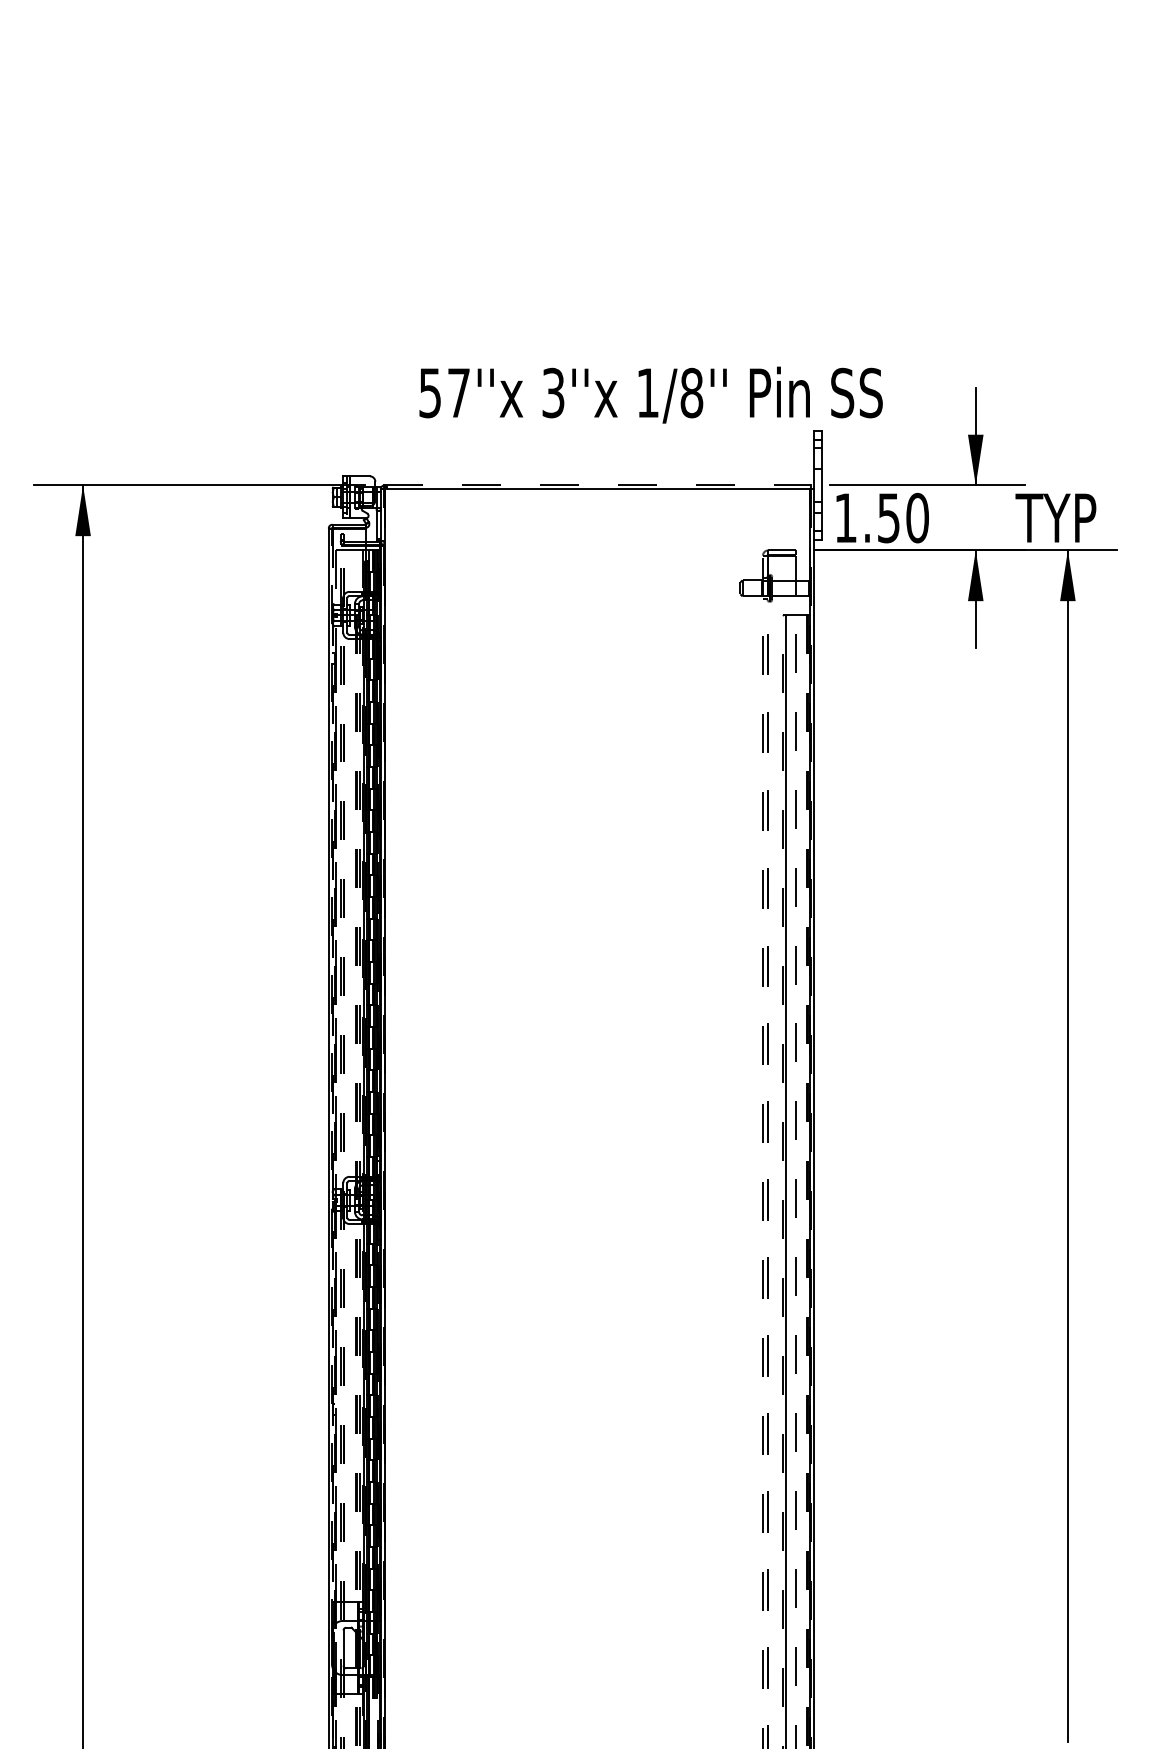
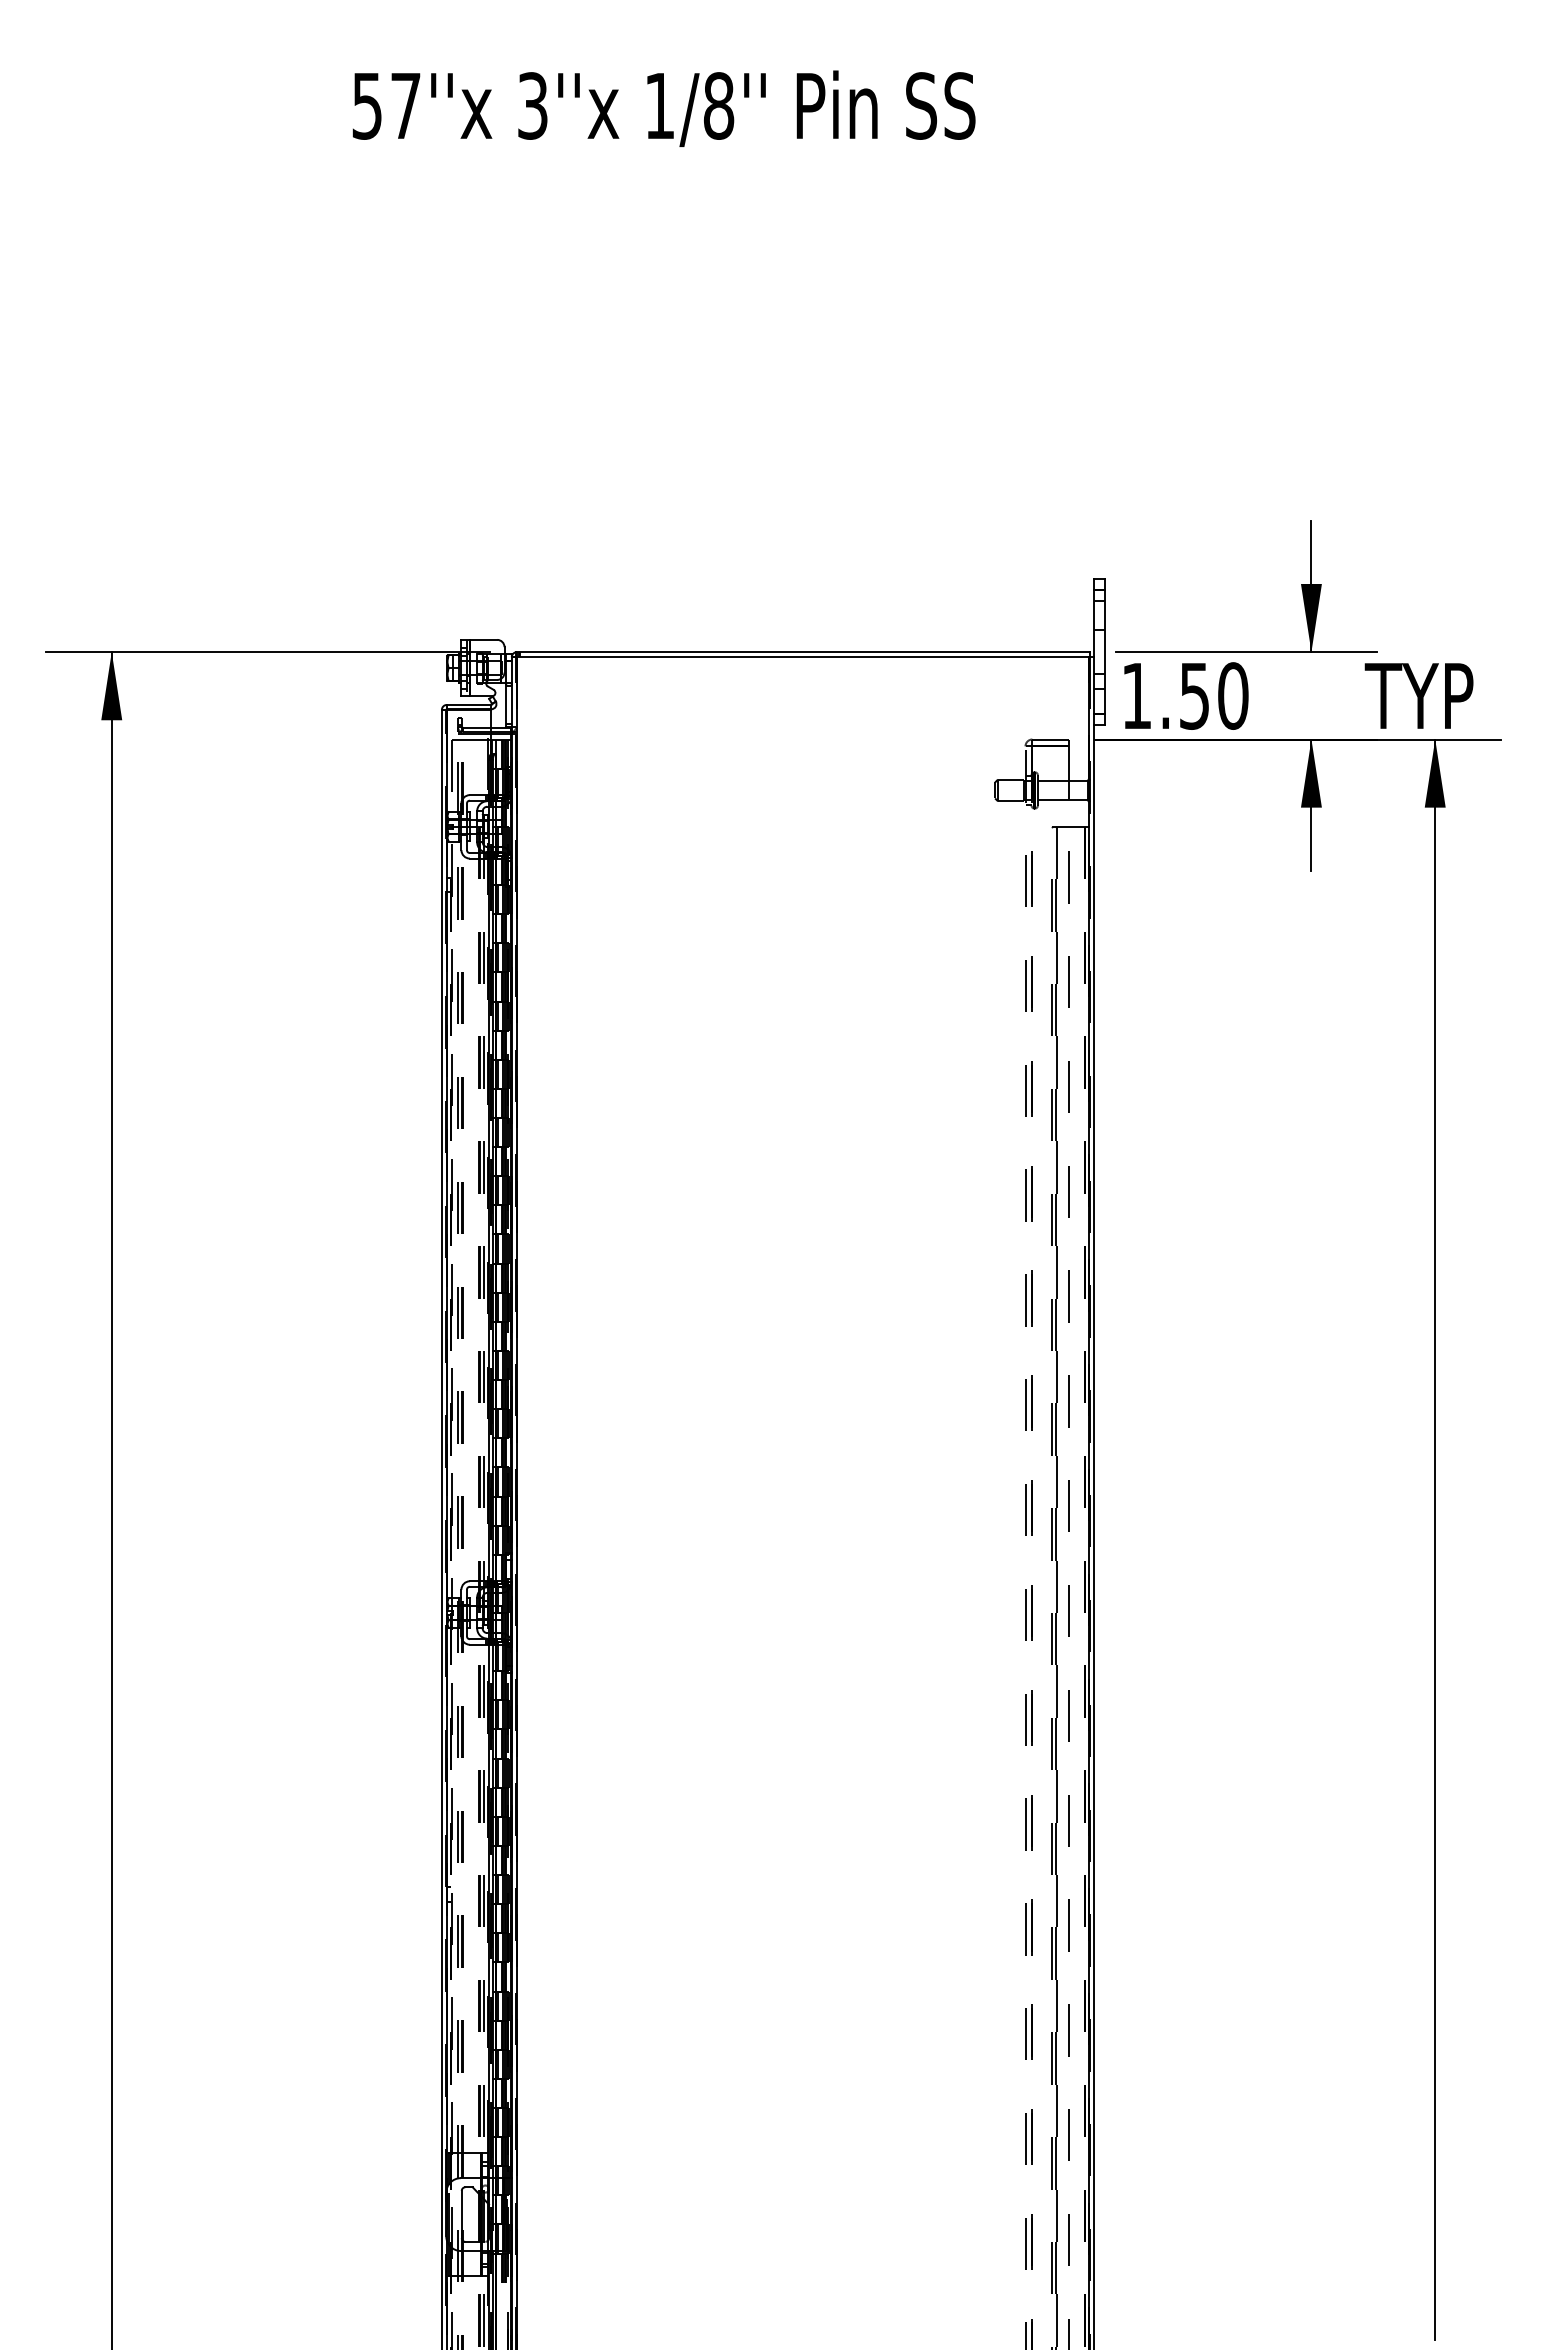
text: (650, 394) -> (663, 108), moved
line: (597, 485) -> (802, 652), dashed -> solid
line: (332, 1078) -> (446, 1449), dashed -> solid

